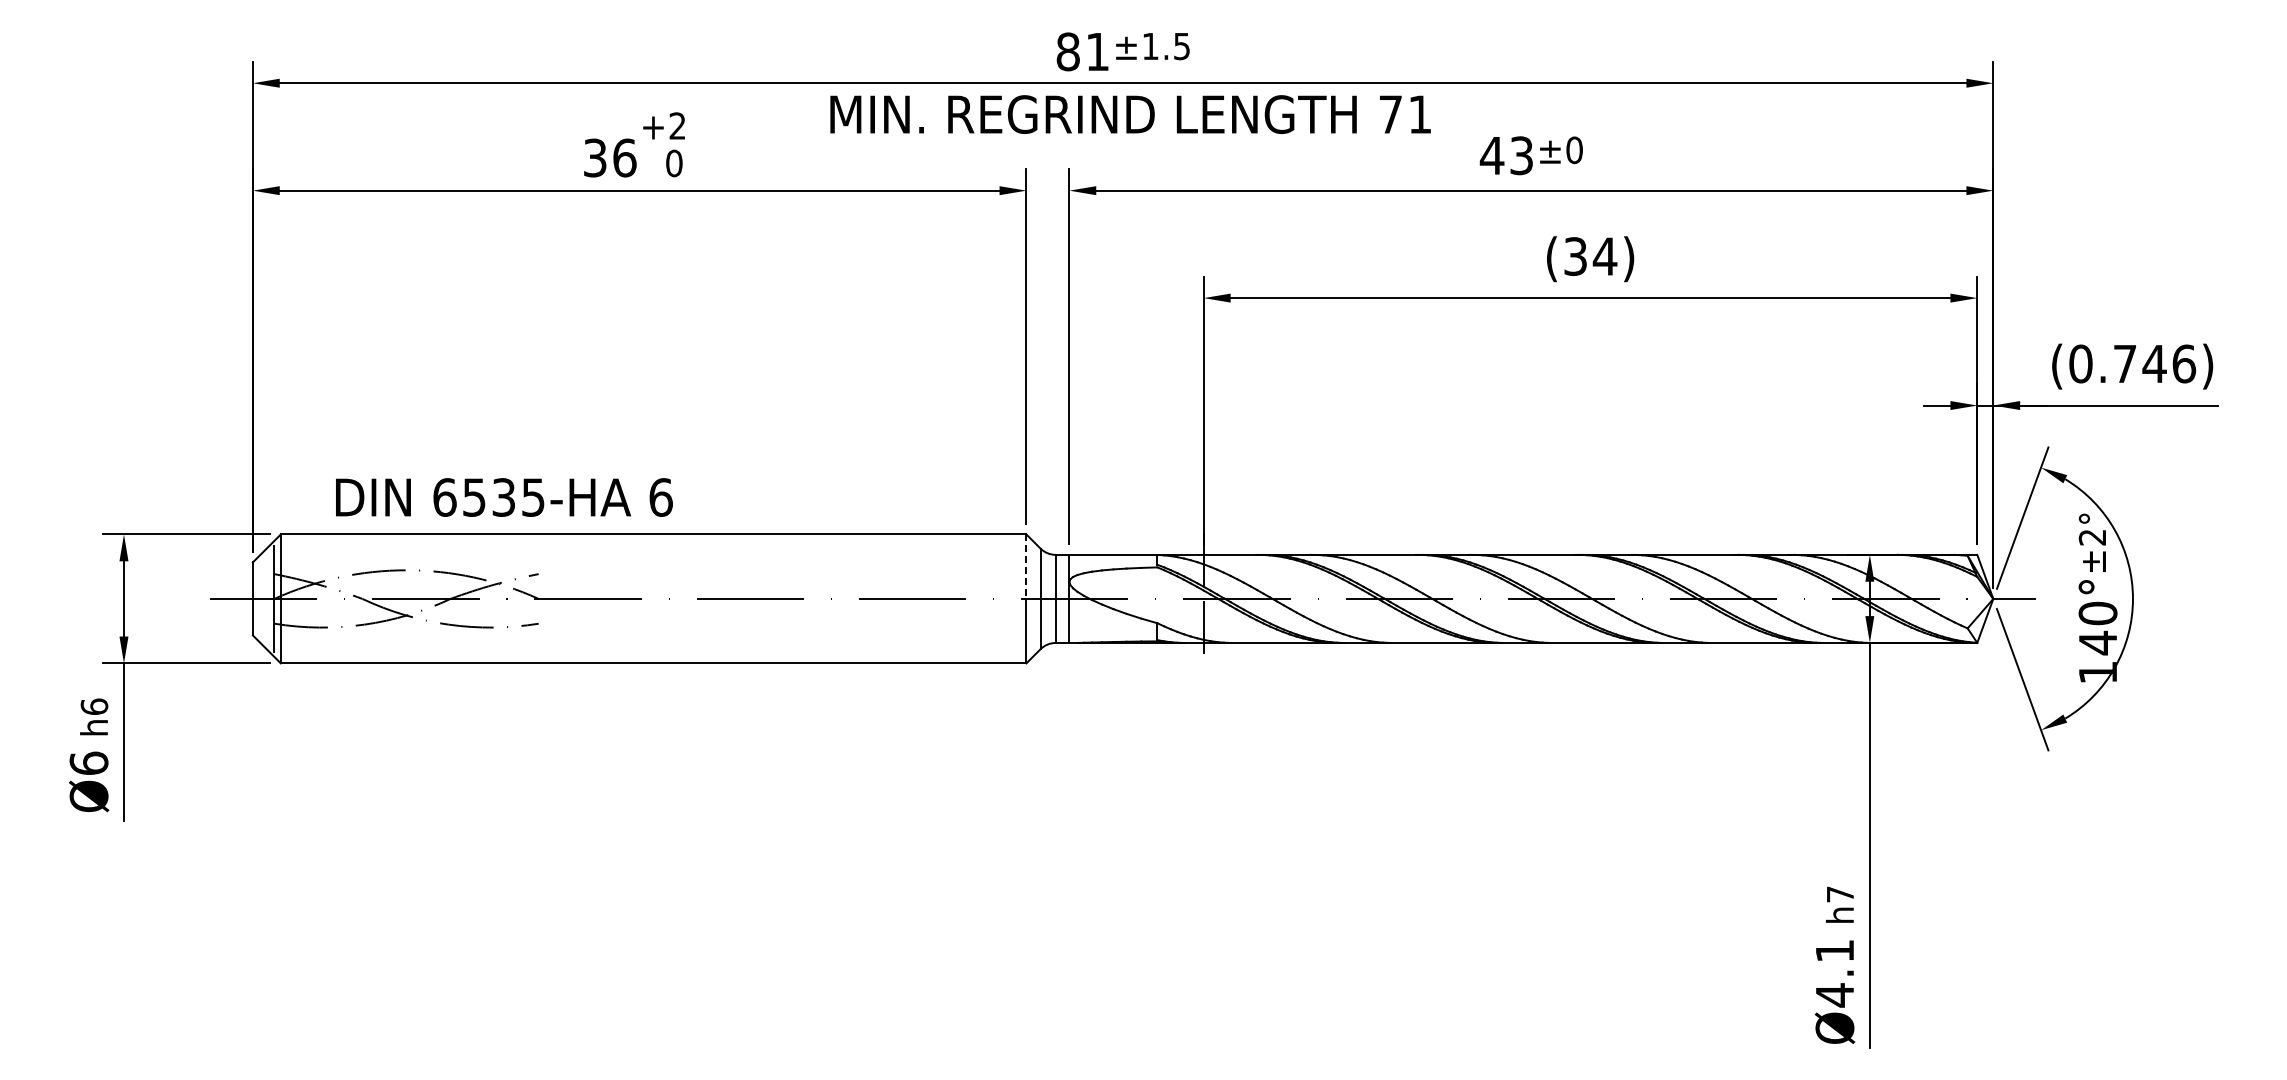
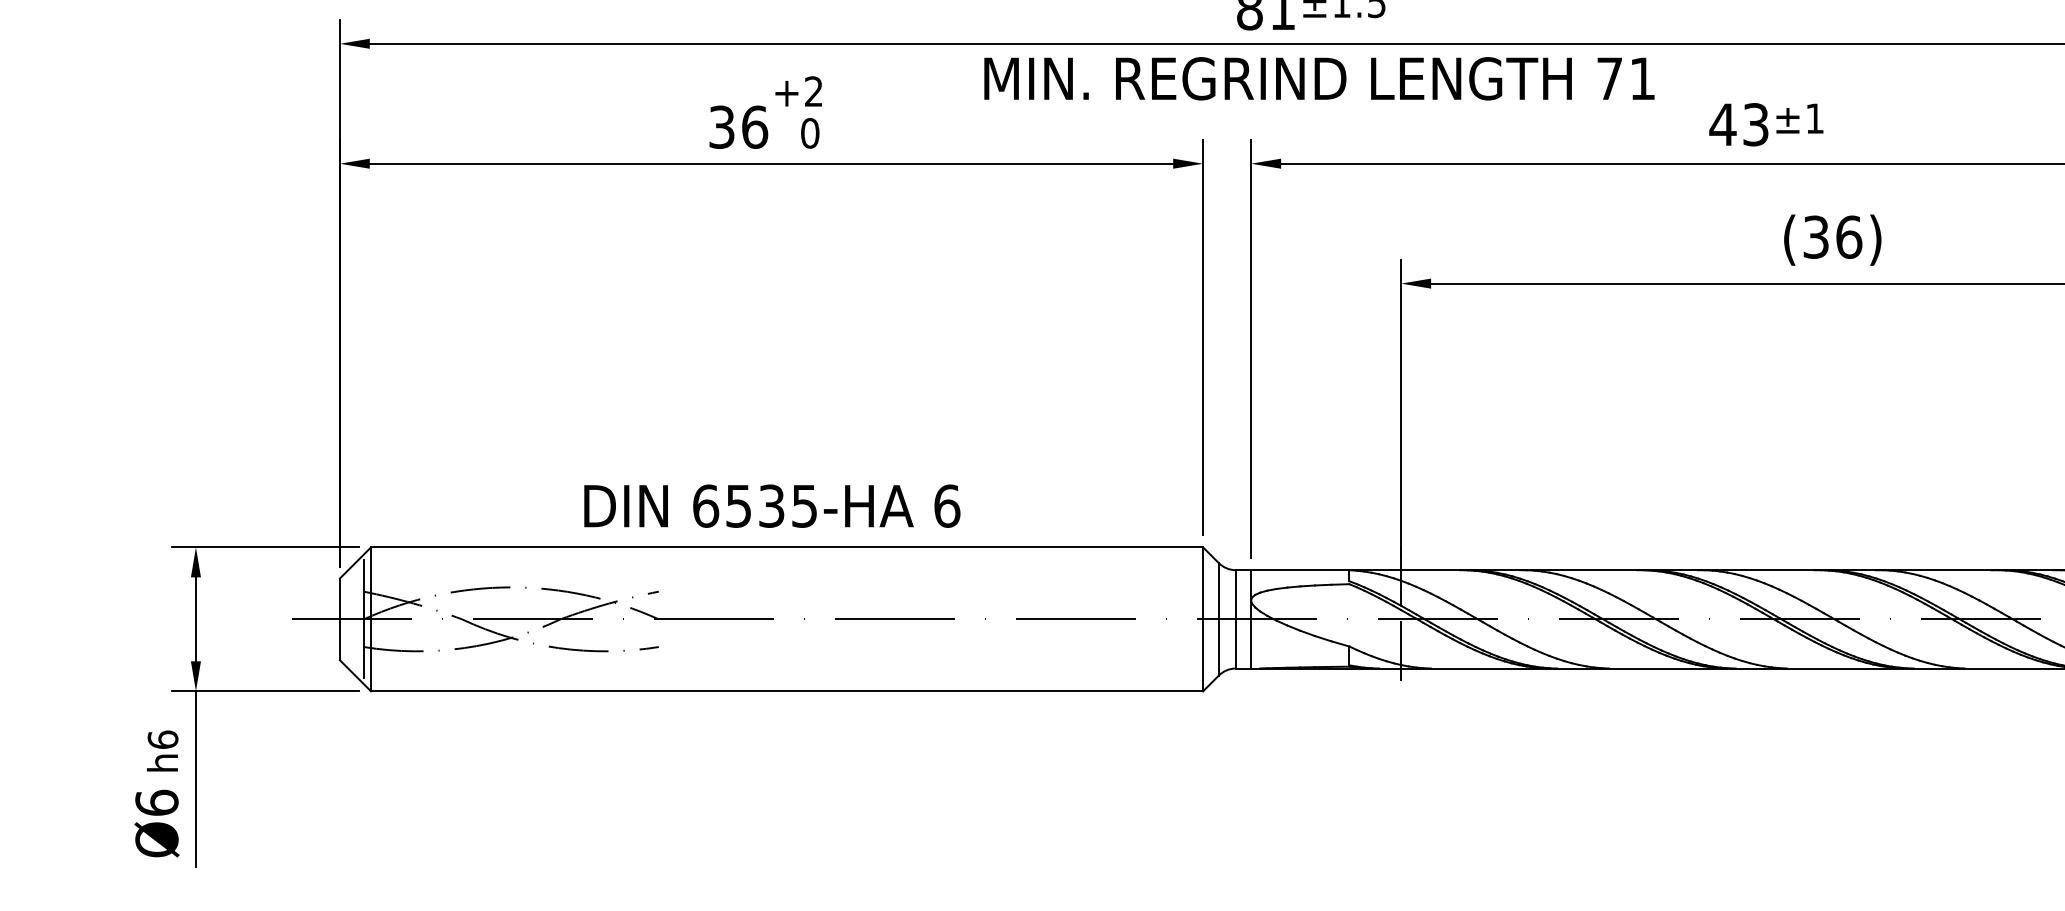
text: (1574, 150) -> (1814, 118), ±0 -> ±1
text: (1604, 256) -> (1848, 237), (34) -> (36)
text: (504, 497) -> (772, 506), moved
line: (1026, 567) -> (1203, 584), dashed -> solid

